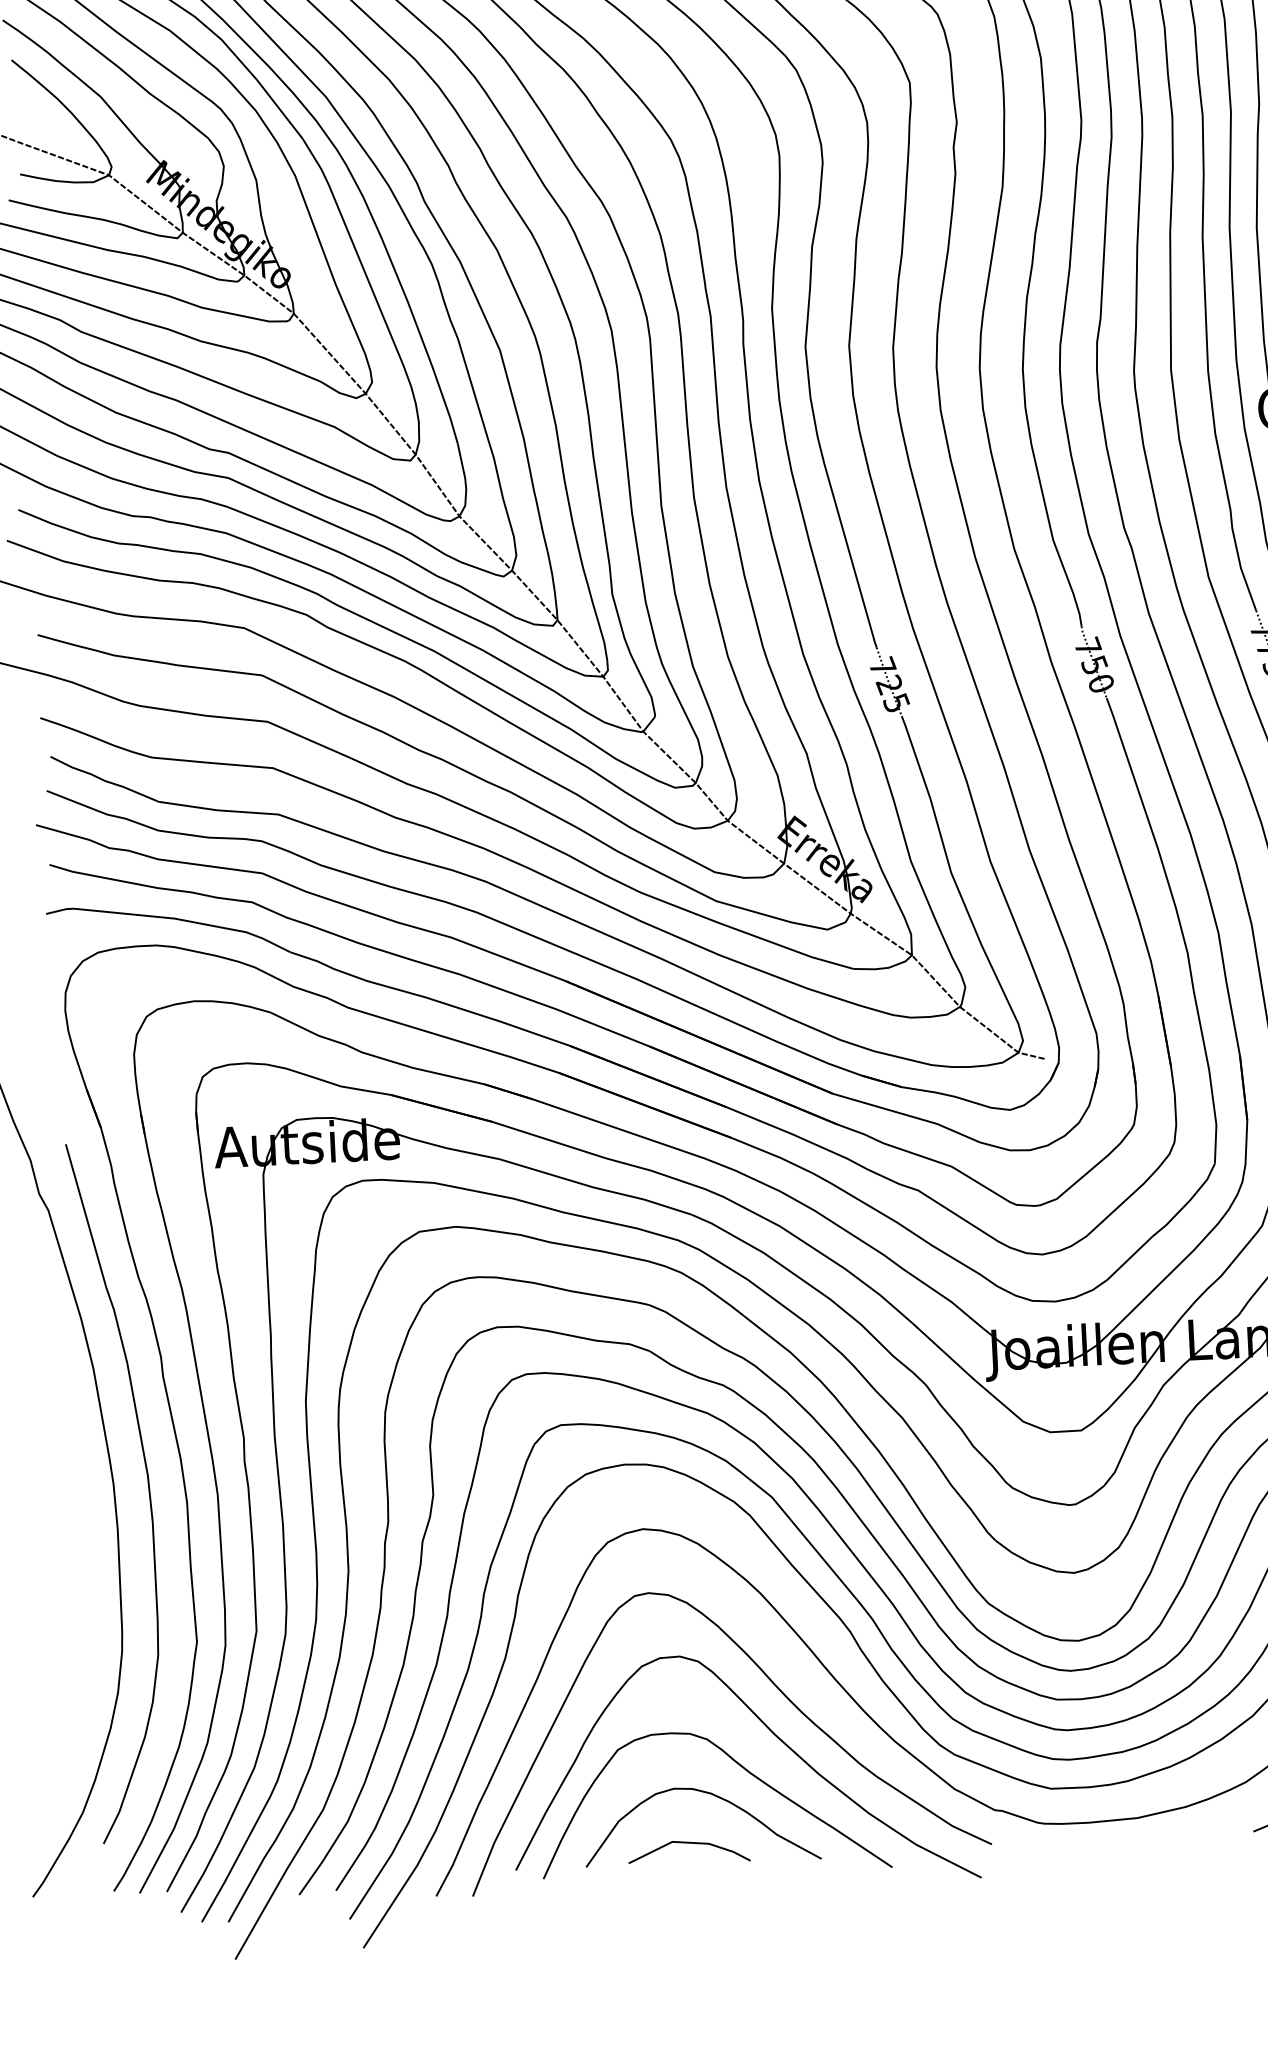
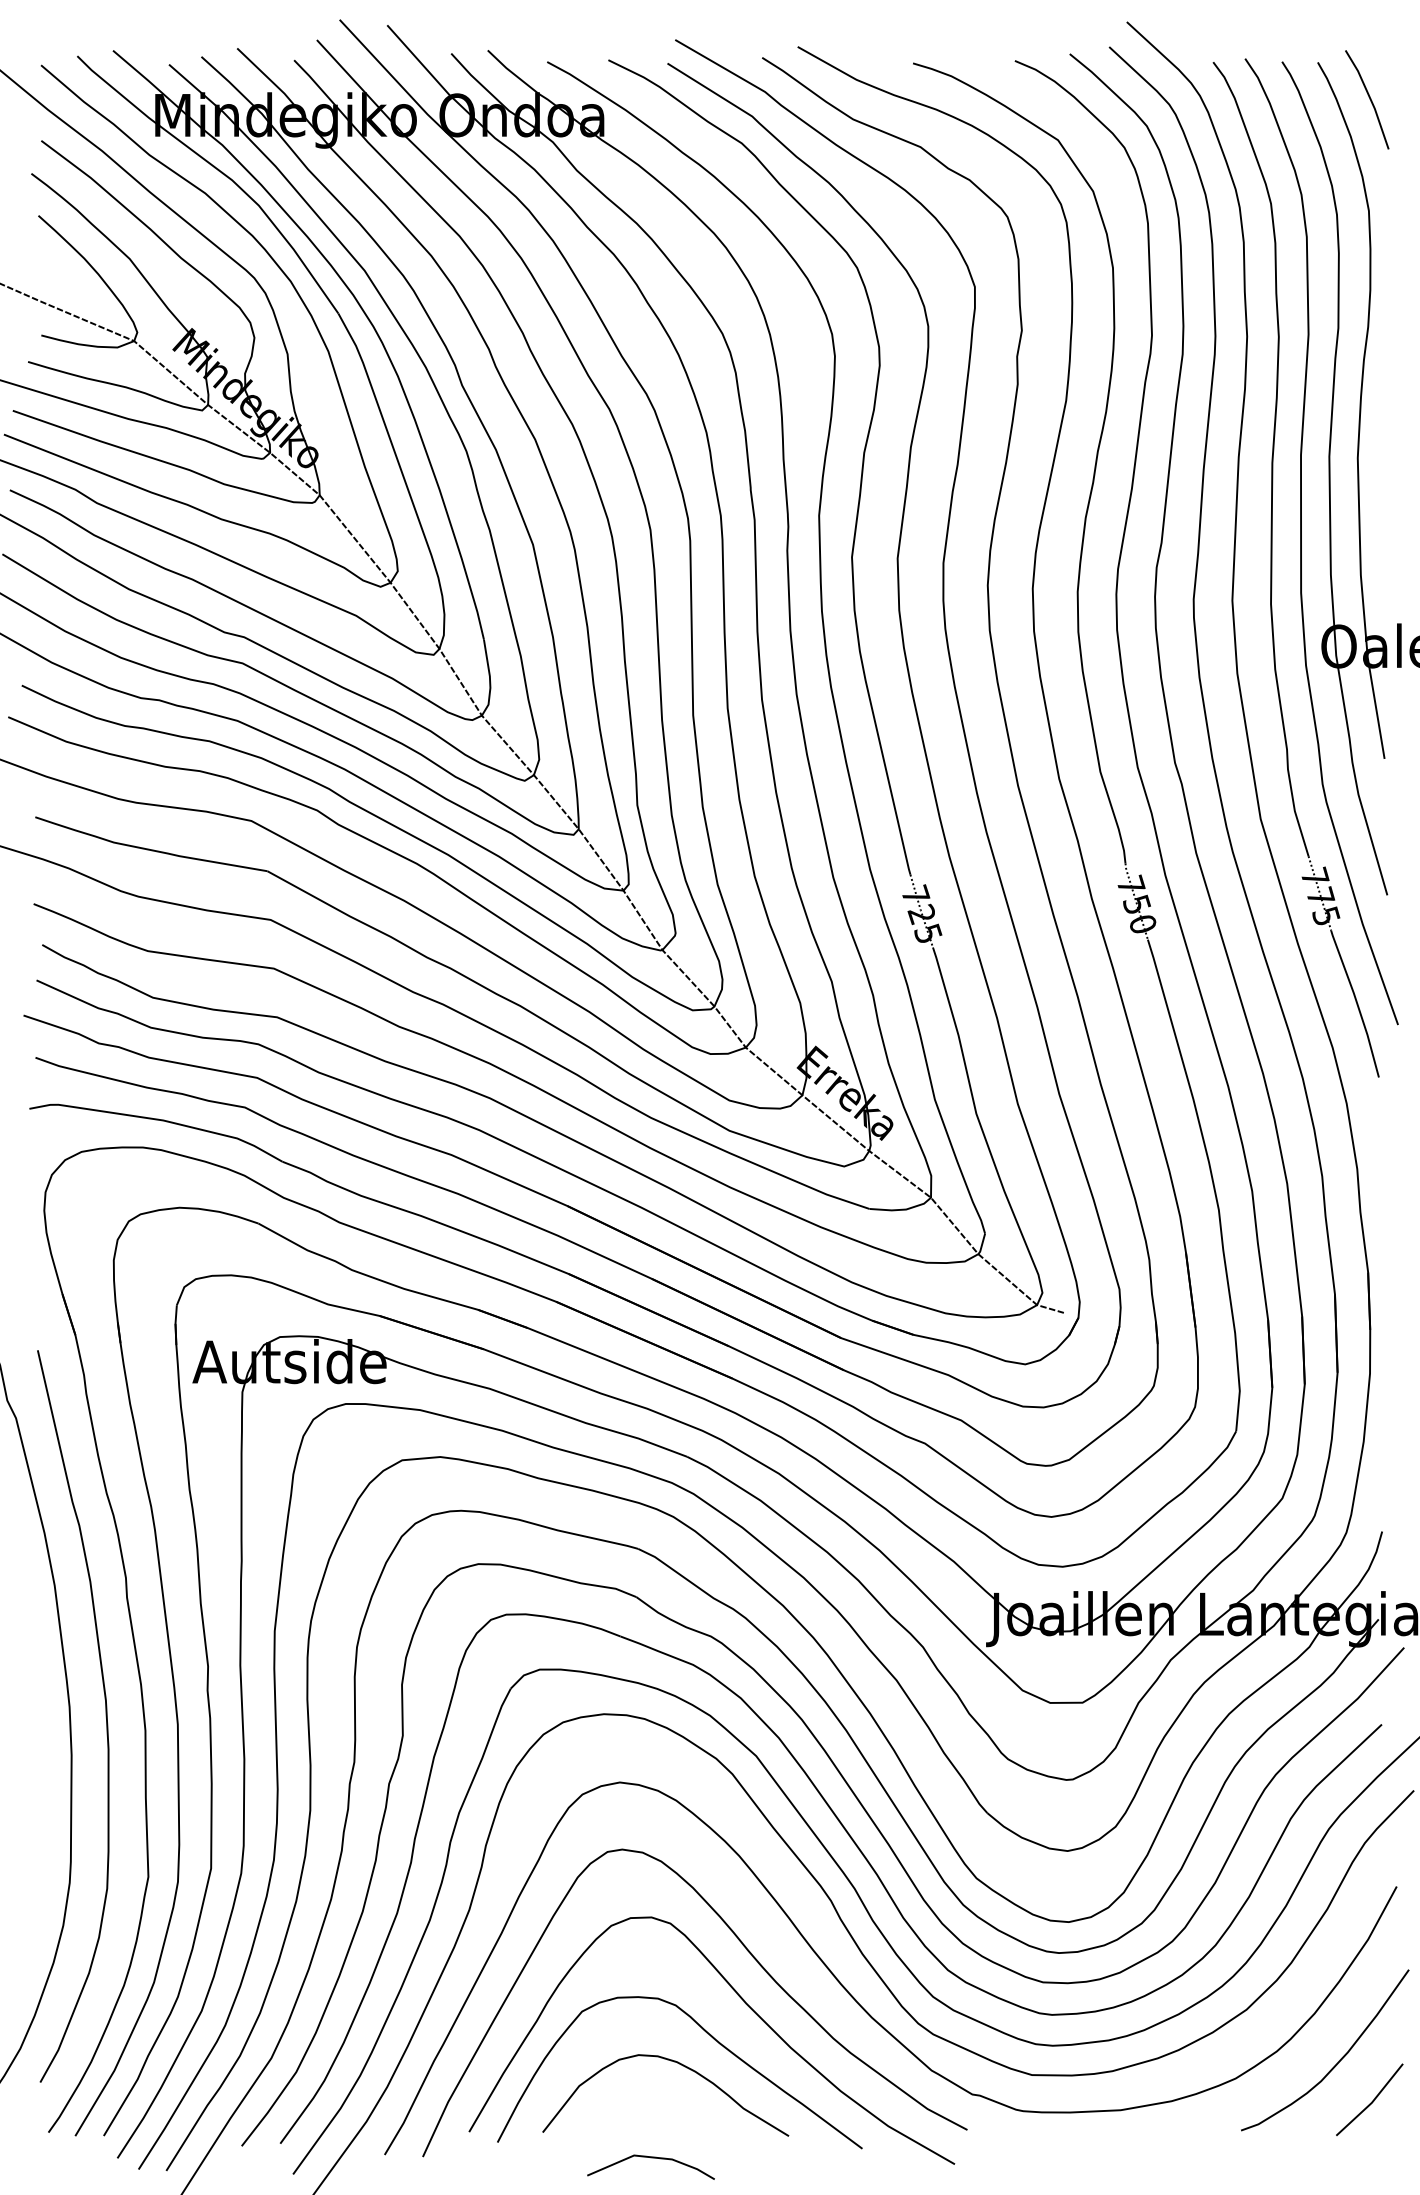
line: (688, 1843) -> (650, 2158), moved

